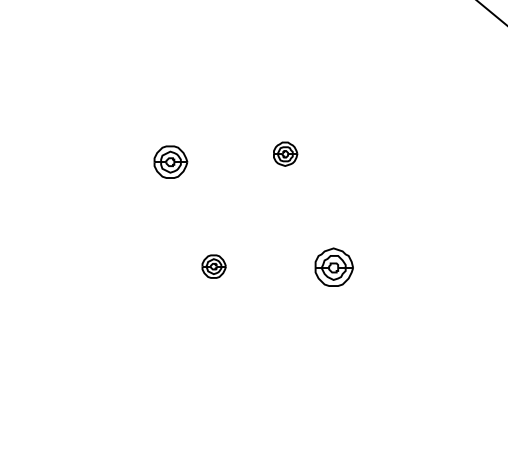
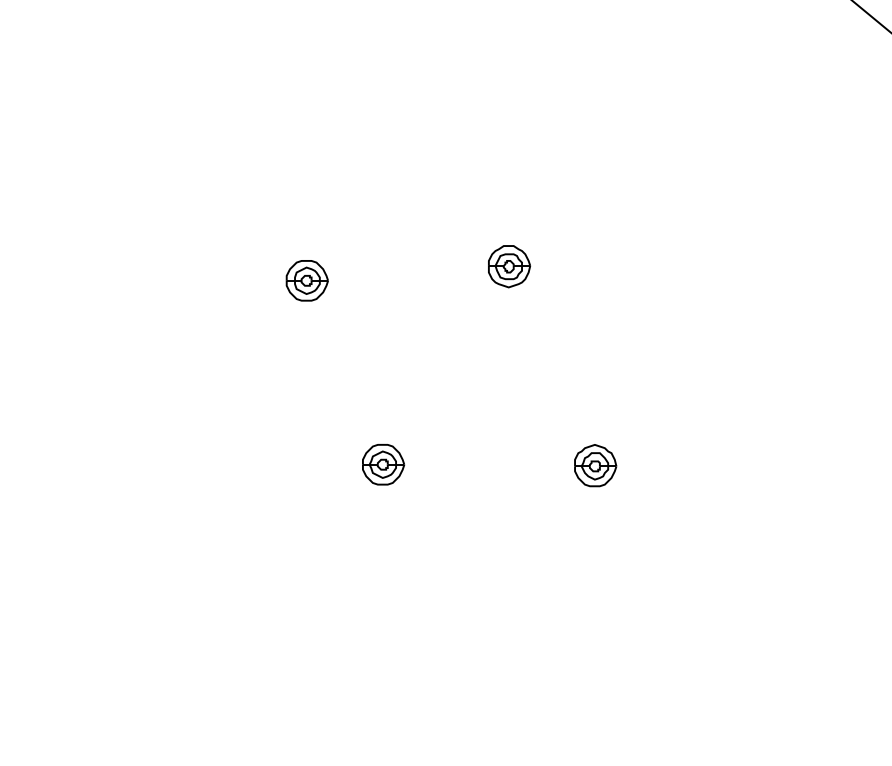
part: (170, 162) -> (306, 281), size x0.71
part: (334, 266) -> (595, 464), size x0.62

